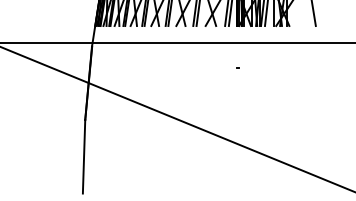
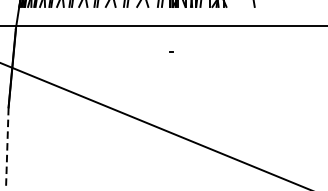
line: (84, 156) -> (7, 146), solid -> dashed

